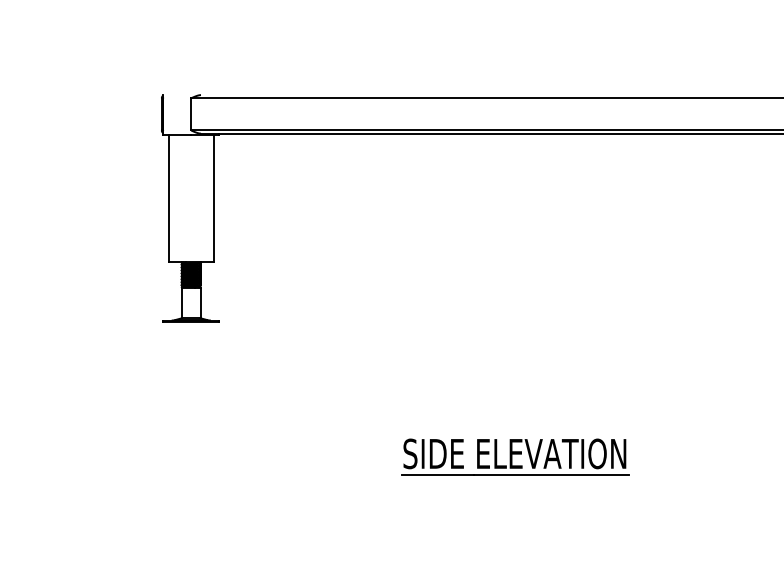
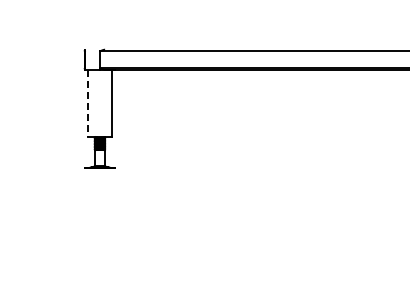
line: (169, 199) -> (88, 104), solid -> dashed
part: (515, 456) -> (269, 238), removed

